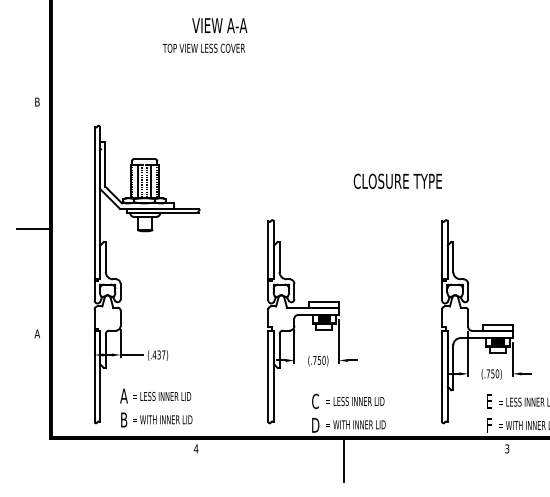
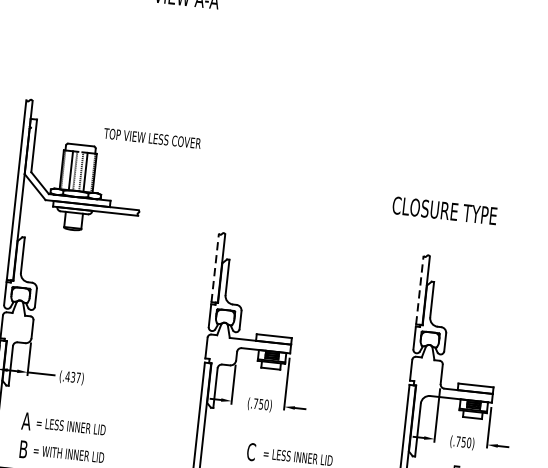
text: (203, 47) -> (152, 137), moved
text: (397, 180) -> (444, 209), moved
line: (268, 249) -> (215, 267), solid -> dashed
line: (442, 249) -> (420, 289), solid -> dashed

